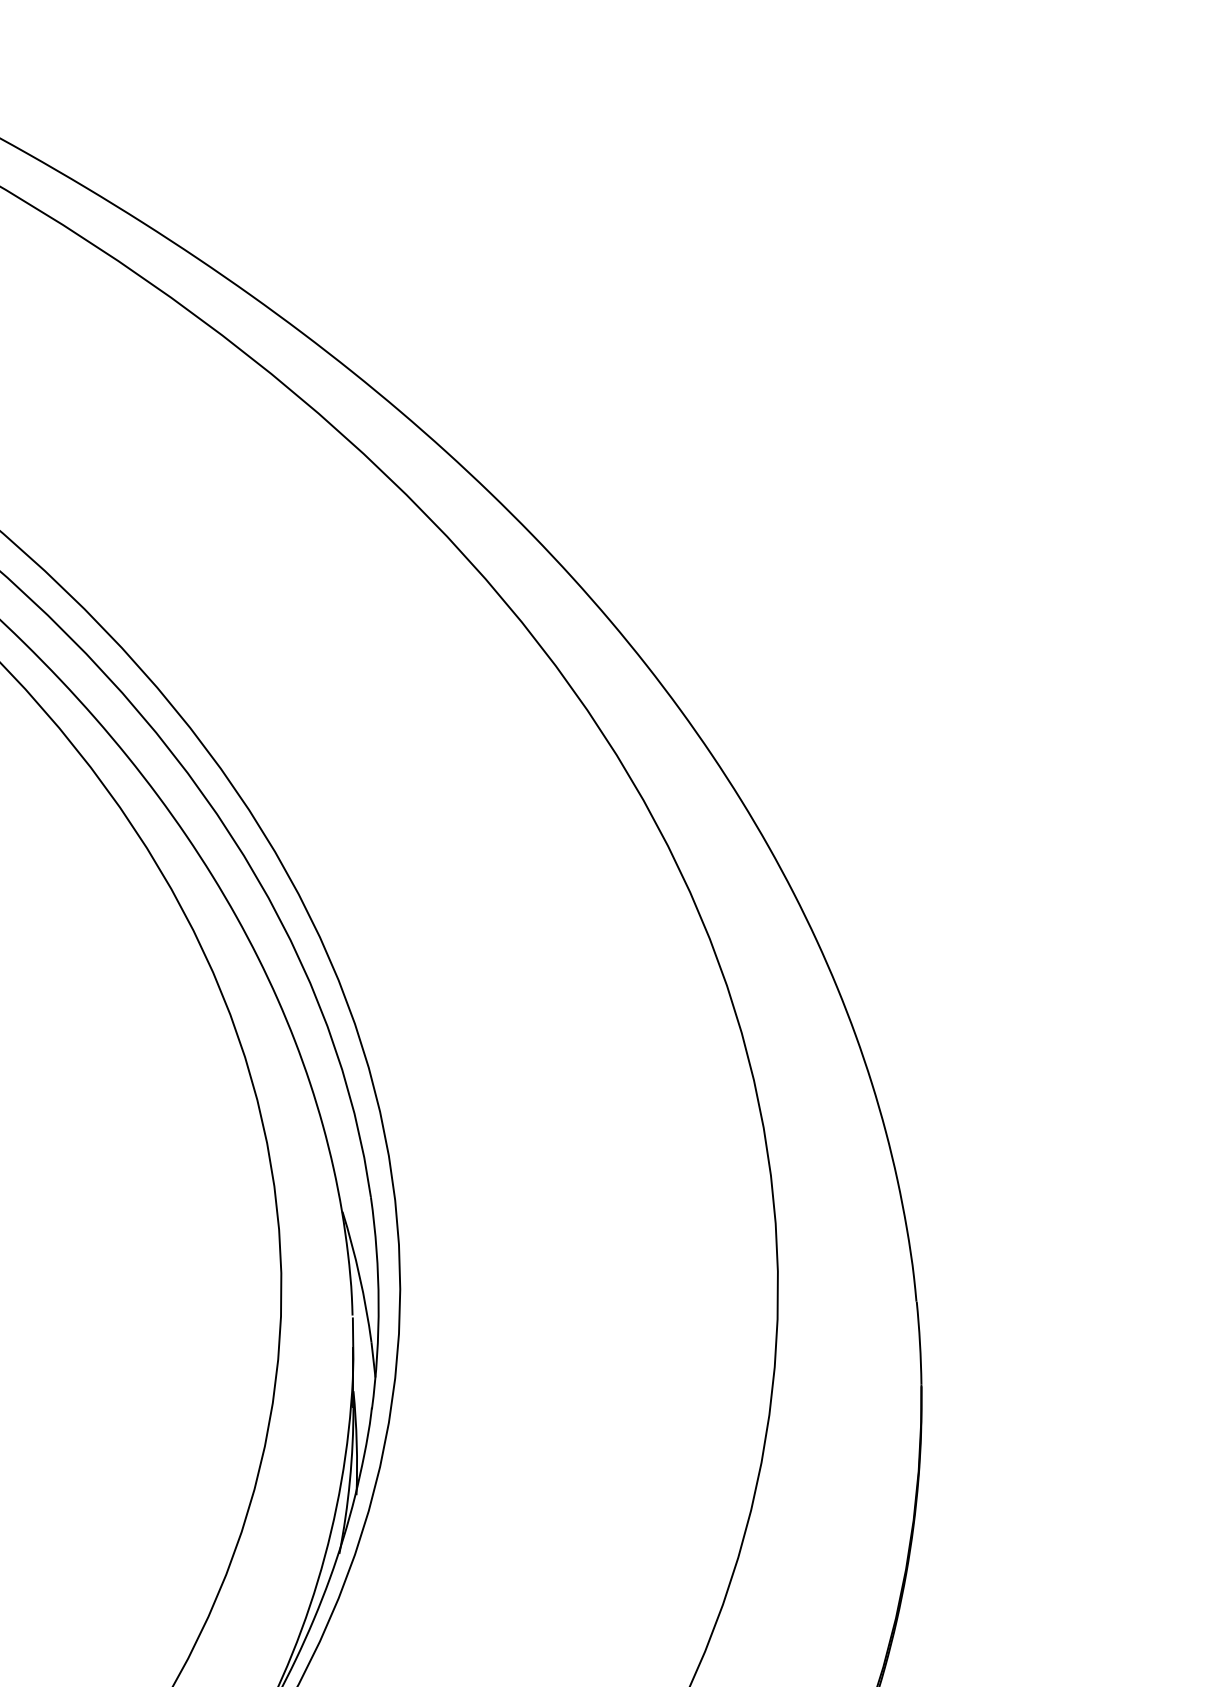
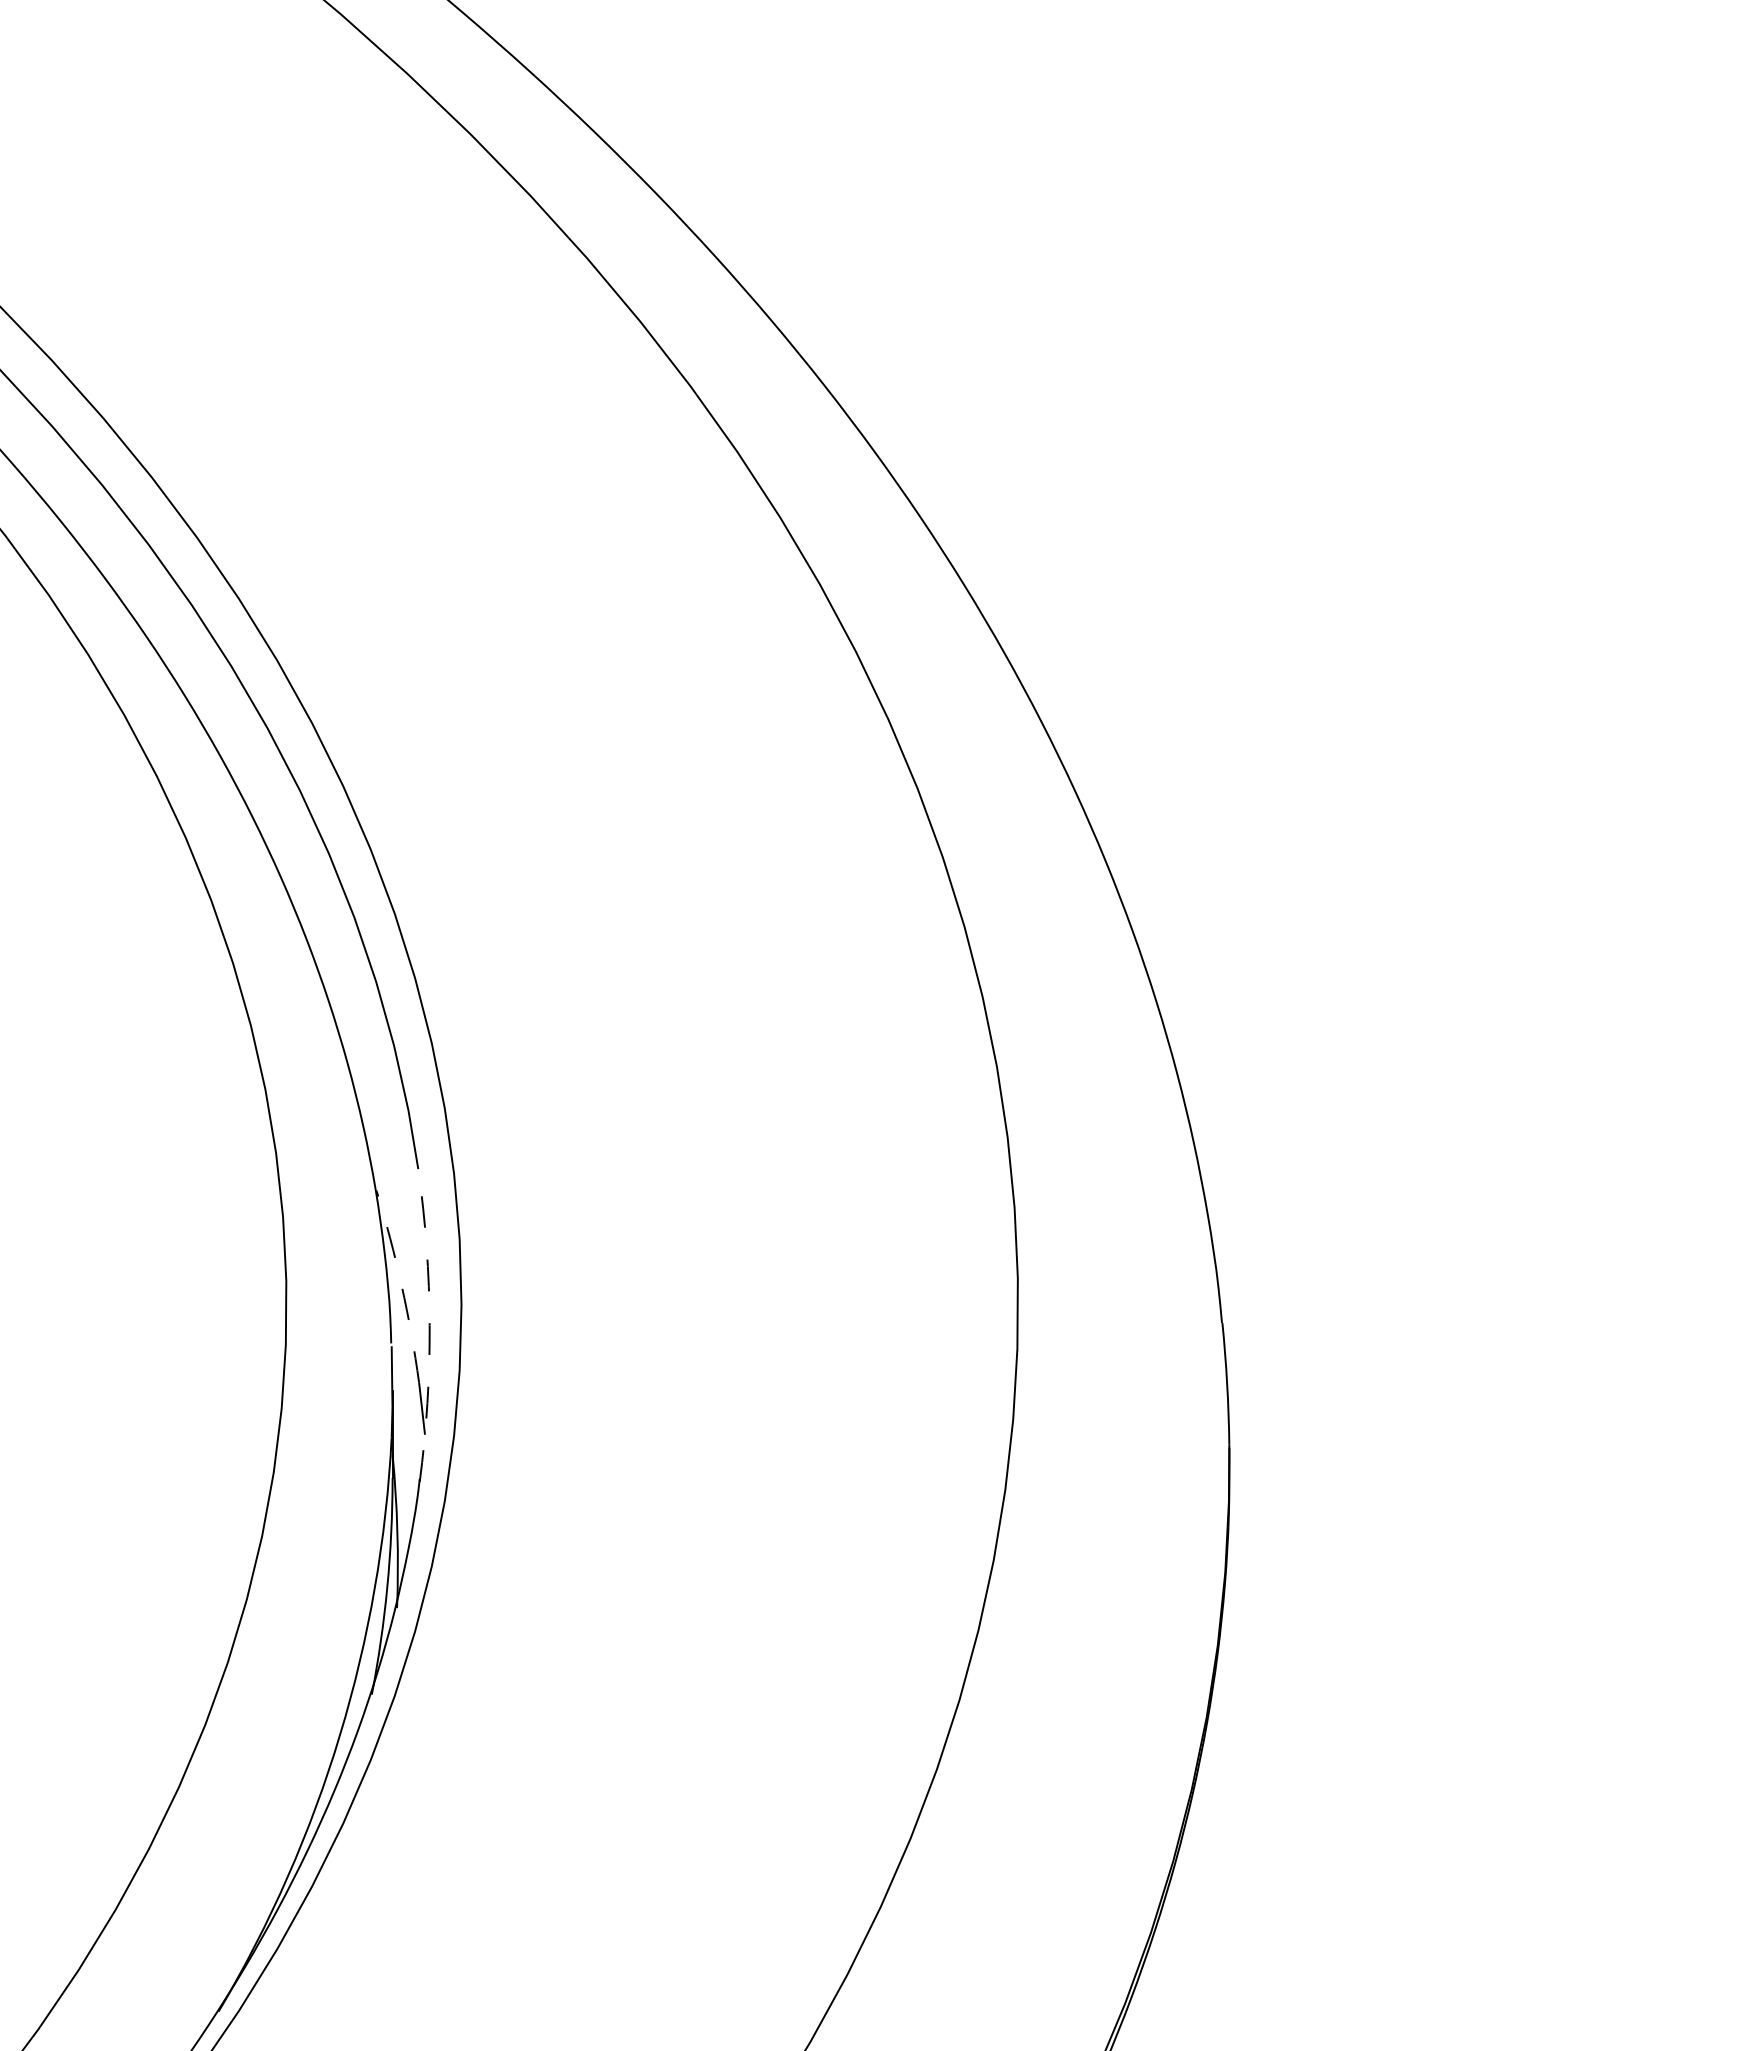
arc: (359, 1276) -> (401, 1285), solid -> dashed
arc: (378, 1303) -> (429, 1325), solid -> dashed

